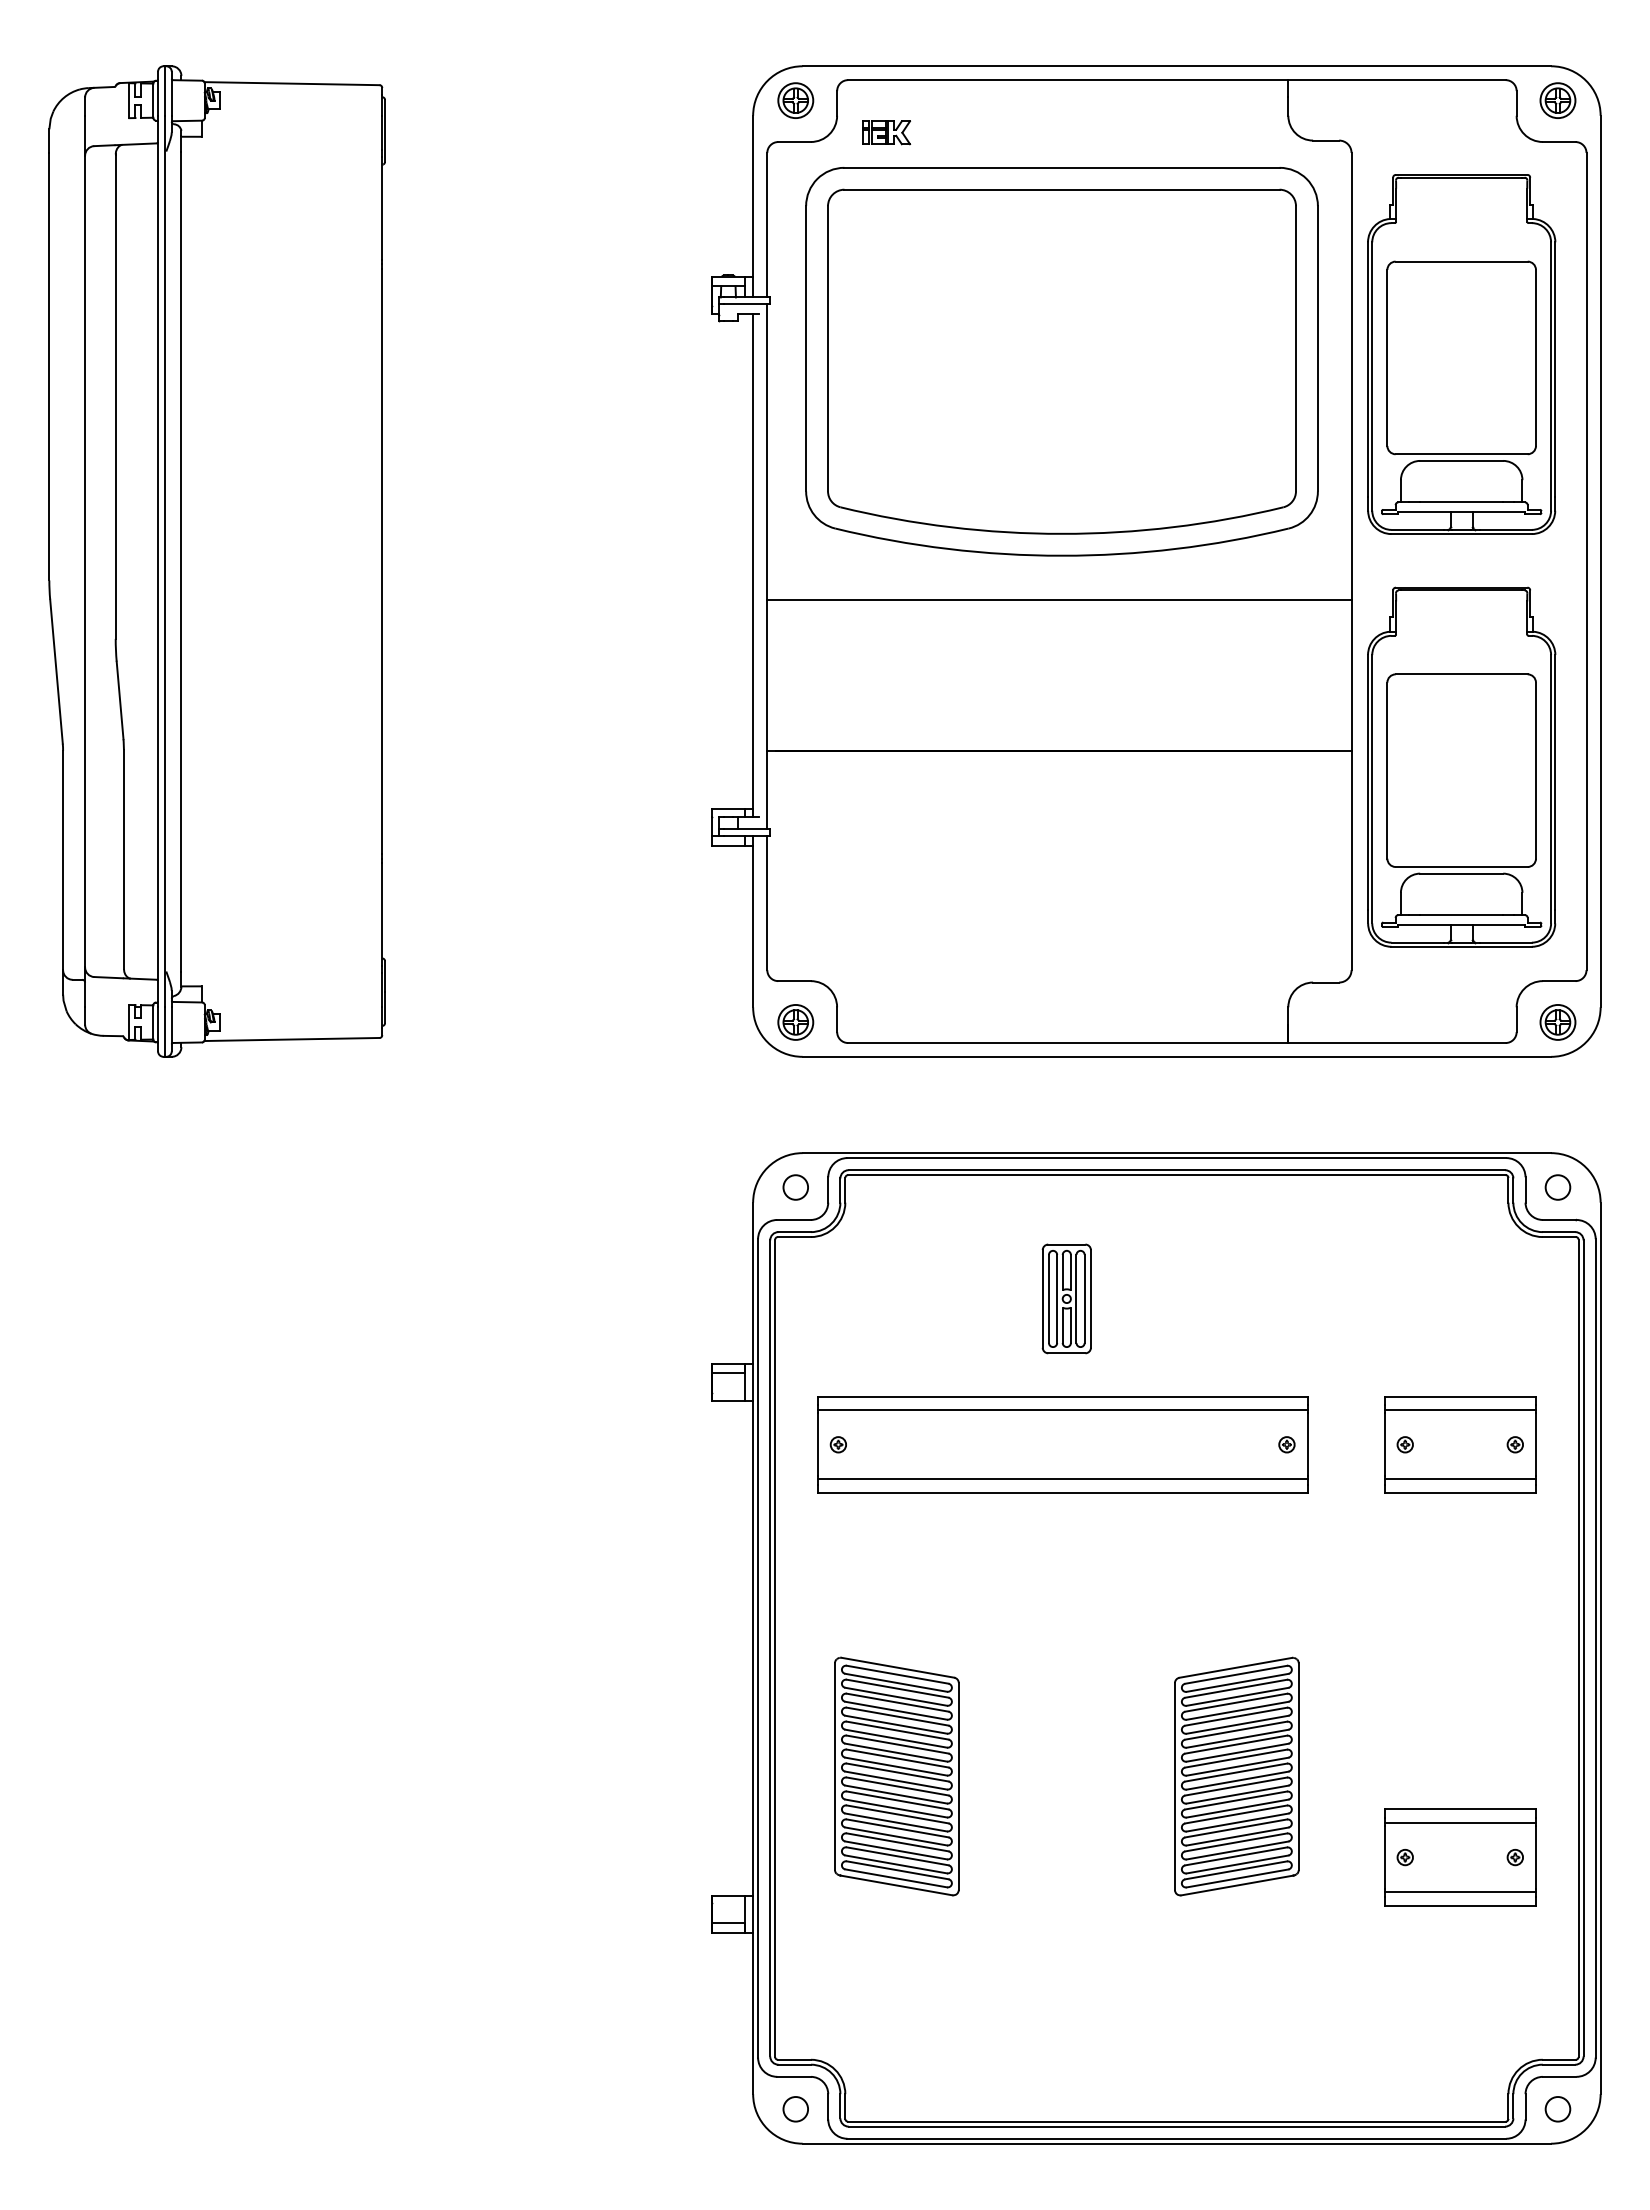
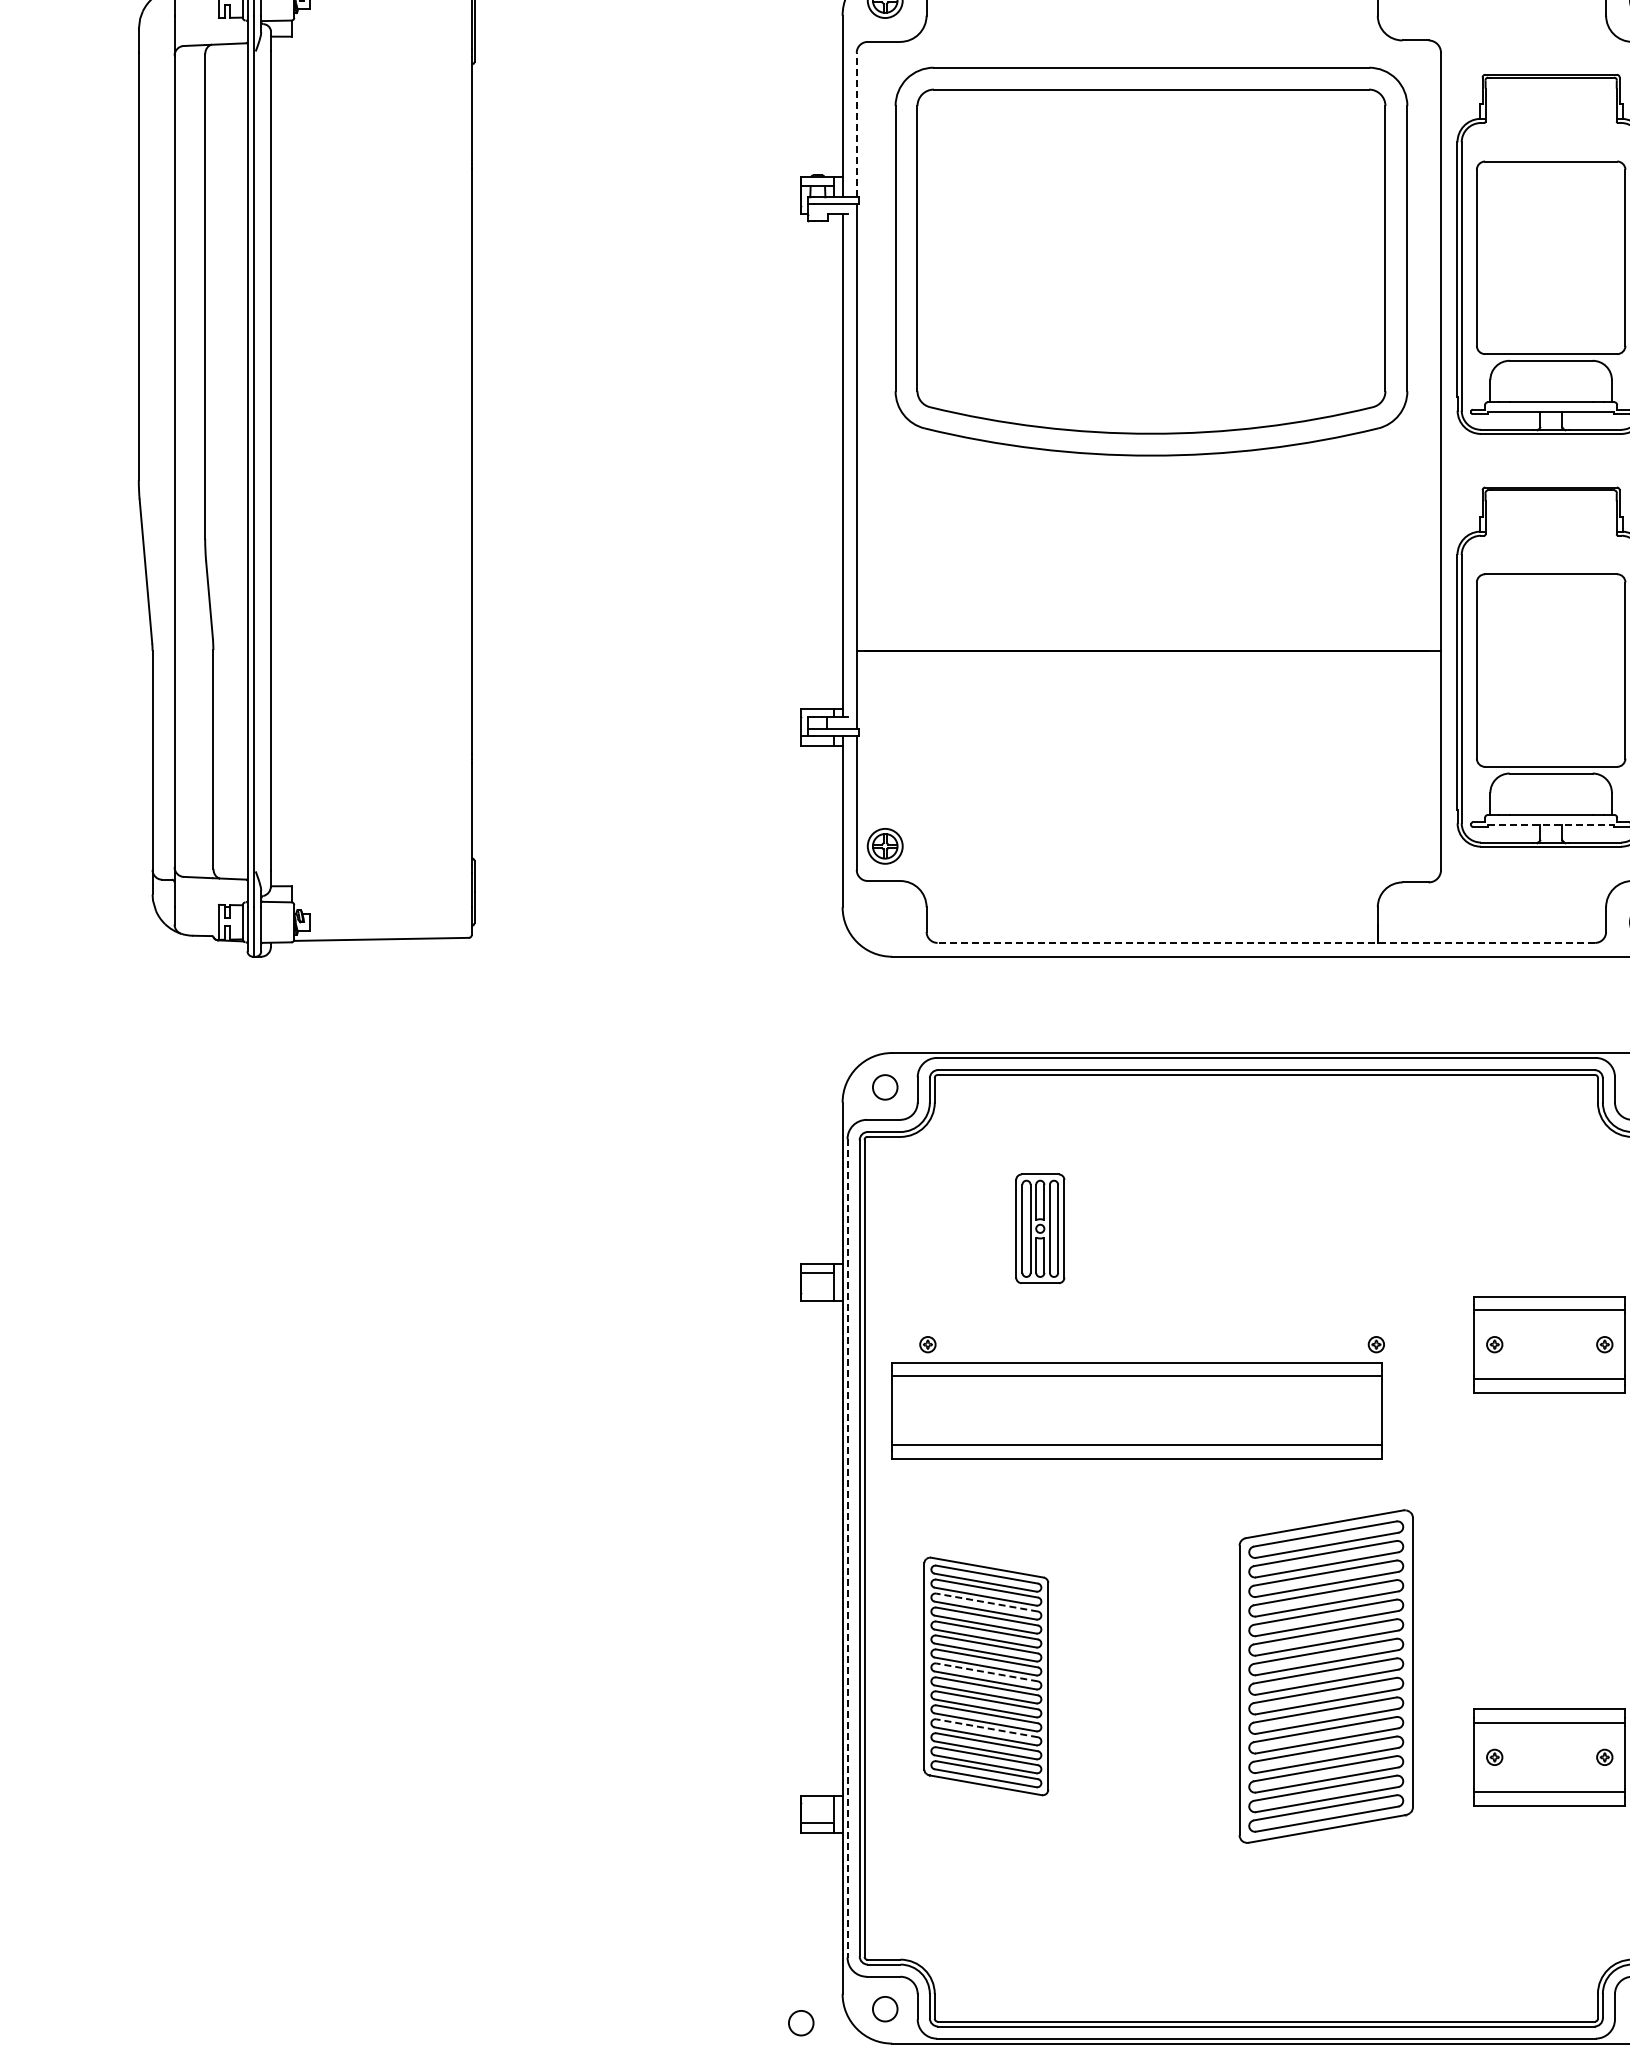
part: (886, 132) -> (975, 32), removed
line: (767, 224) -> (856, 124), solid -> dashed
line: (1059, 599) -> (1148, 499), removed
line: (1462, 924) -> (1551, 824), solid -> dashed
part: (795, 1022) -> (884, 846), moved
line: (1176, 1043) -> (1265, 943), solid -> dashed
part: (1066, 1298) -> (1039, 1228), moved
part: (1062, 1444) -> (1136, 1410), moved
line: (758, 1648) -> (847, 1548), solid -> dashed
line: (897, 1702) -> (986, 1602), solid -> dashed
line: (897, 1772) -> (986, 1672), solid -> dashed
part: (1236, 1776) -> (1325, 1676), size x1.4
line: (897, 1828) -> (986, 1728), solid -> dashed
circle: (711, 2123) -> (800, 2023), added

